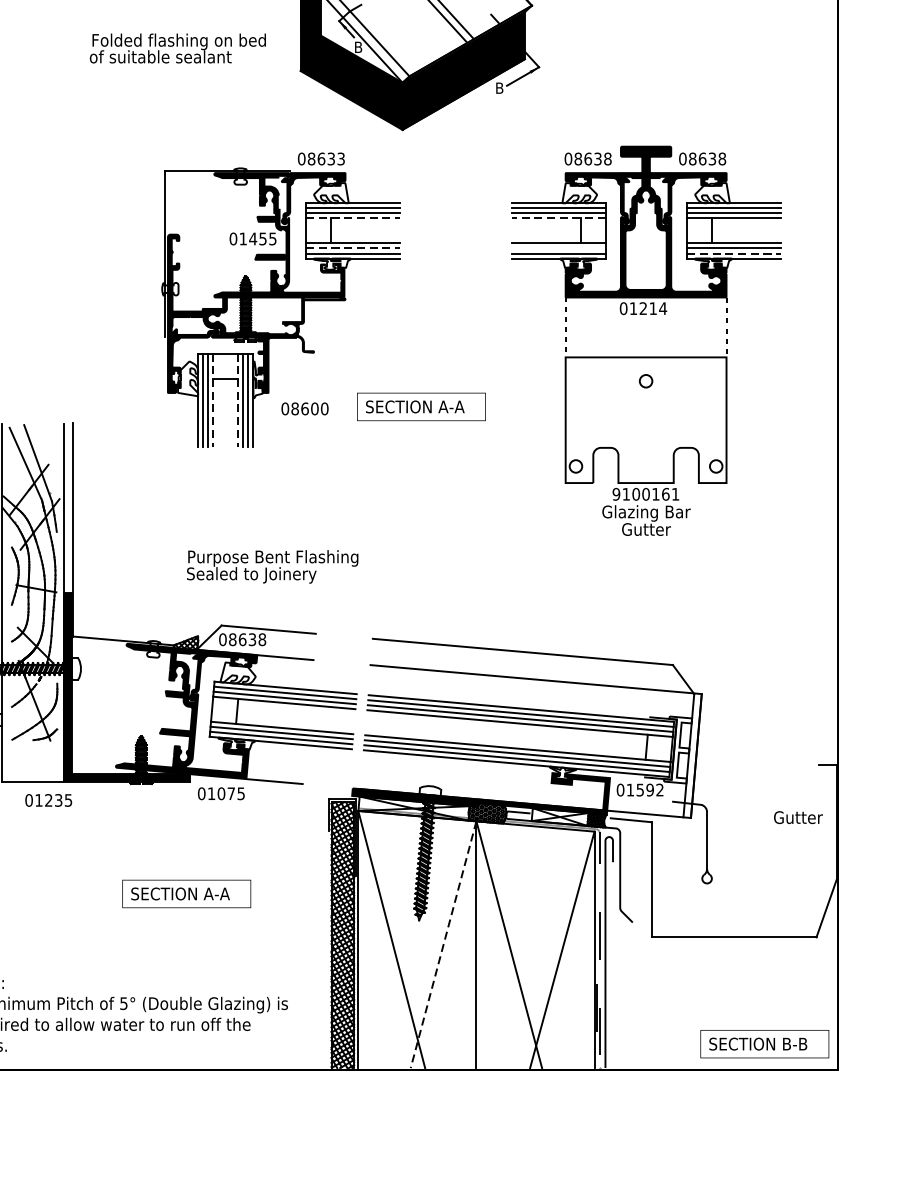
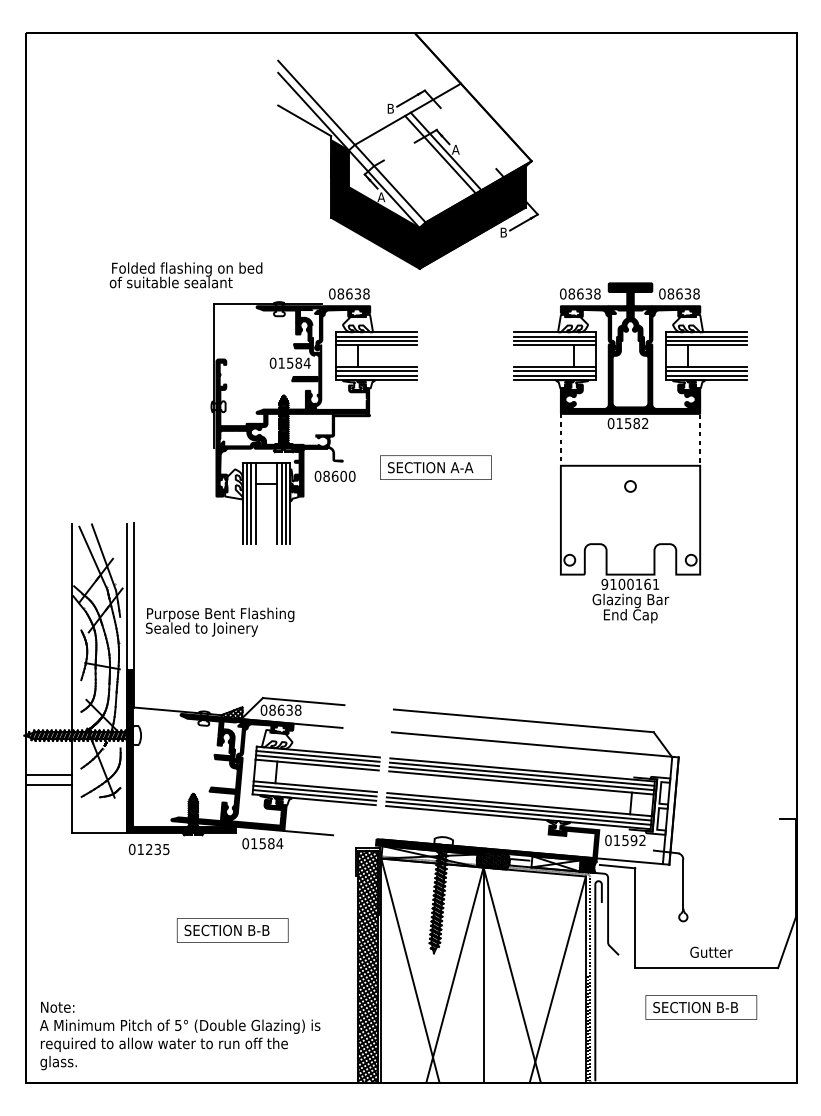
text: (358, 47) -> (381, 197), B -> A
text: (177, 48) -> (185, 275), moved
text: (341, 158) -> (366, 293), 08633 -> 08638
line: (352, 218) -> (376, 345), dashed -> solid
line: (559, 218) -> (555, 345), dashed -> solid
text: (262, 238) -> (298, 362), 01455 -> 01584
line: (352, 248) -> (376, 371), dashed -> solid
line: (558, 248) -> (554, 371), added
line: (733, 253) -> (706, 375), dashed -> solid
text: (652, 308) -> (636, 423), 01214 -> 01582
line: (213, 400) -> (255, 503), dashed -> solid
line: (238, 400) -> (277, 503), dashed -> solid
text: (420, 406) -> (435, 467), moved
text: (304, 407) -> (334, 475), moved
text: (646, 531) -> (630, 616), Gutter -> End Cap
text: (273, 566) -> (220, 621), moved
text: (231, 793) -> (271, 843), 01075 -> 01584
text: (47, 800) -> (148, 849), moved
text: (798, 816) -> (711, 951), moved
text: (216, 893) -> (258, 930), SECTION A-A -> SECTION B-B
line: (443, 944) -> (455, 974), dashed -> solid
text: (765, 1044) -> (701, 1007), moved

